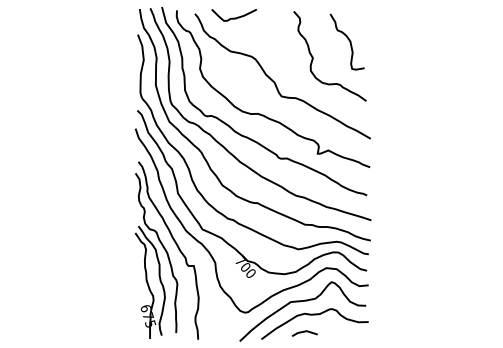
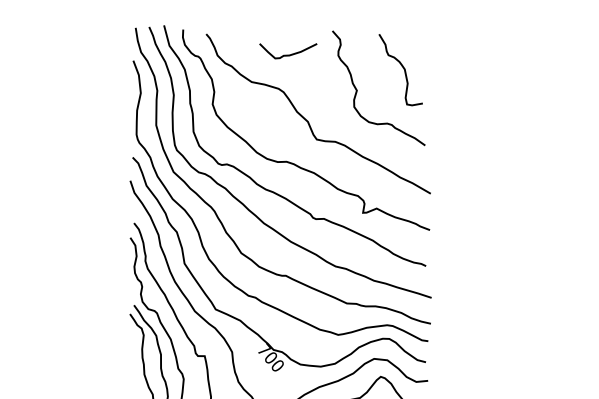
curve: (233, 17) -> (287, 54), moved

